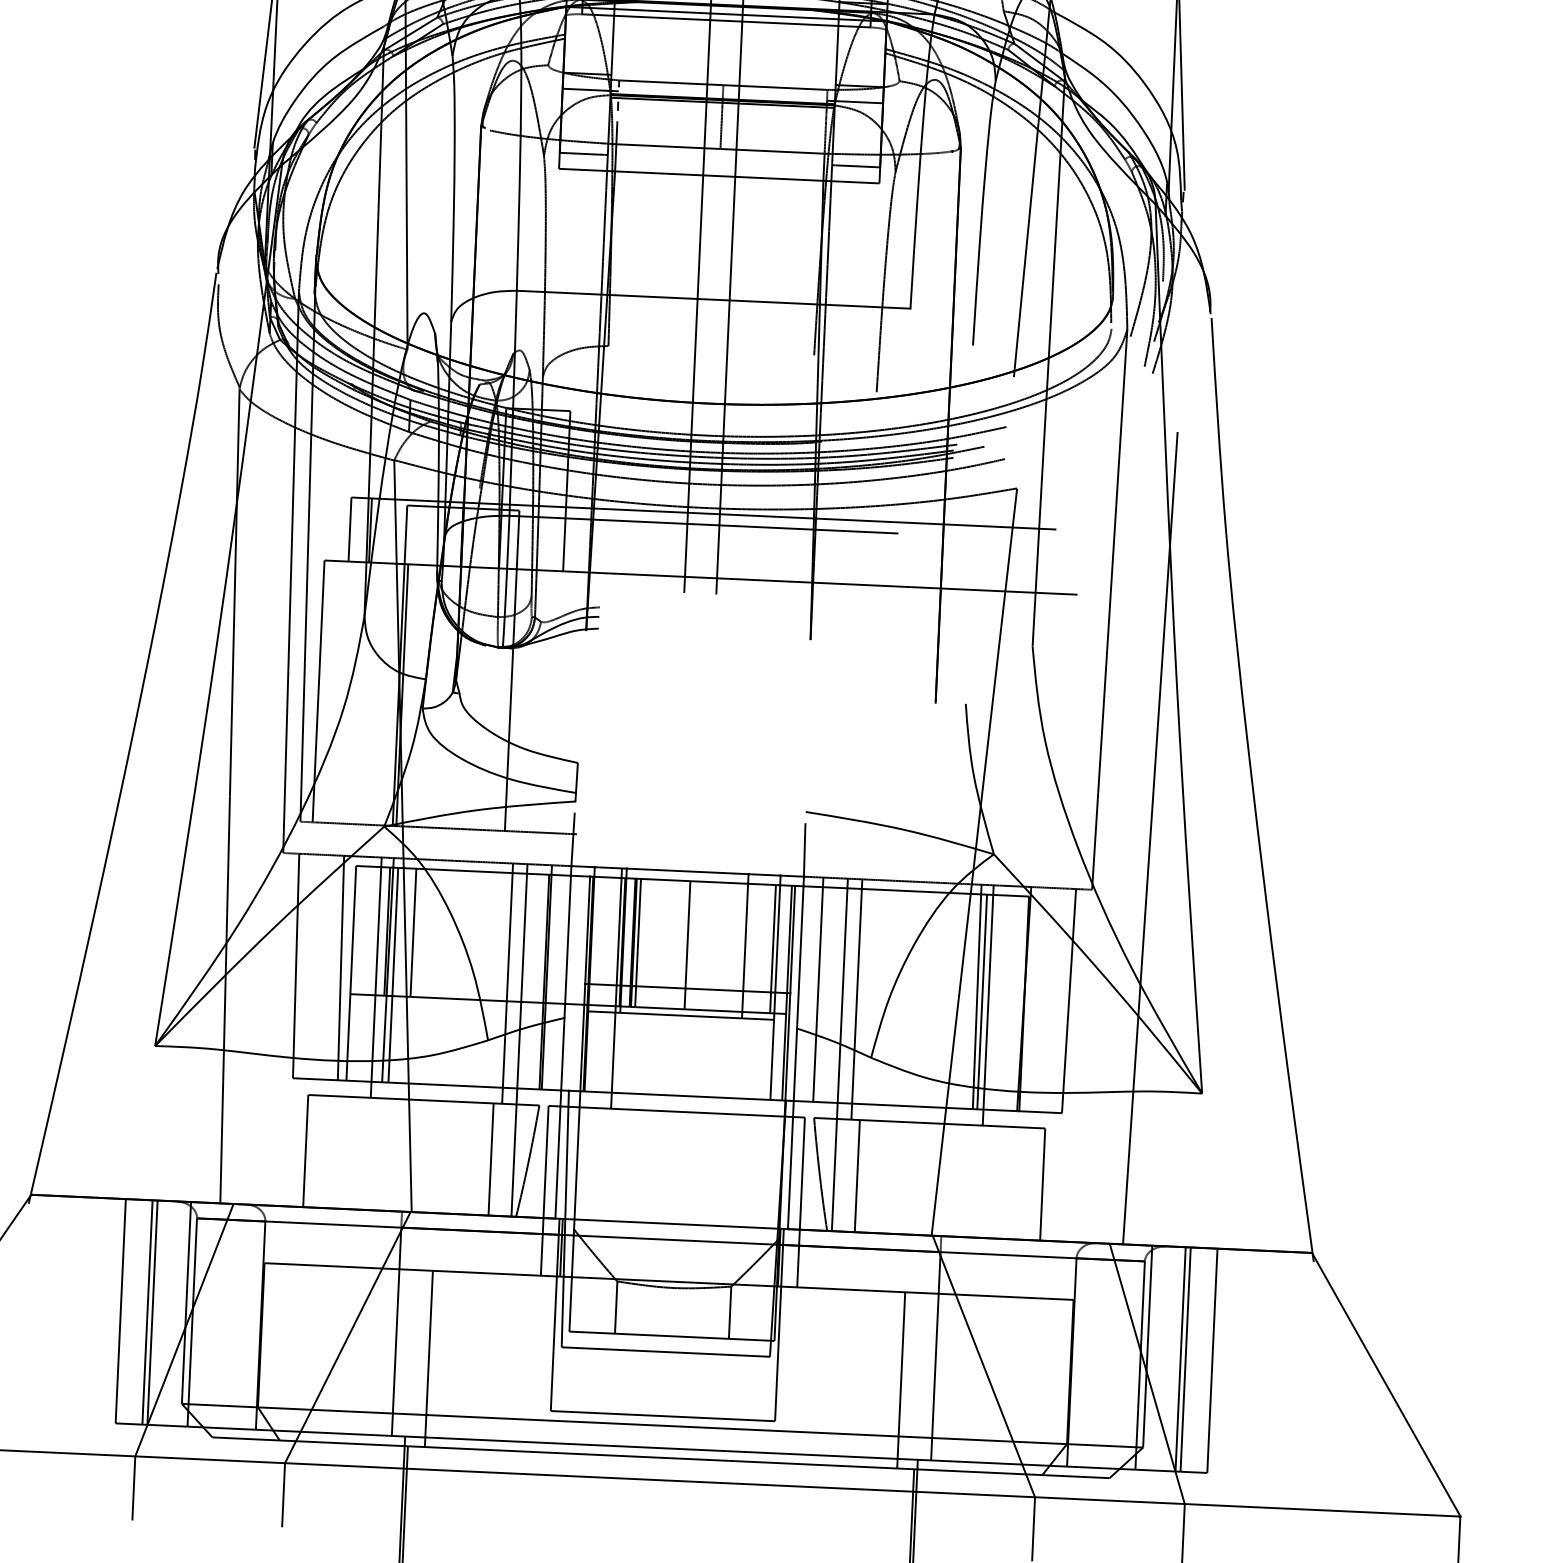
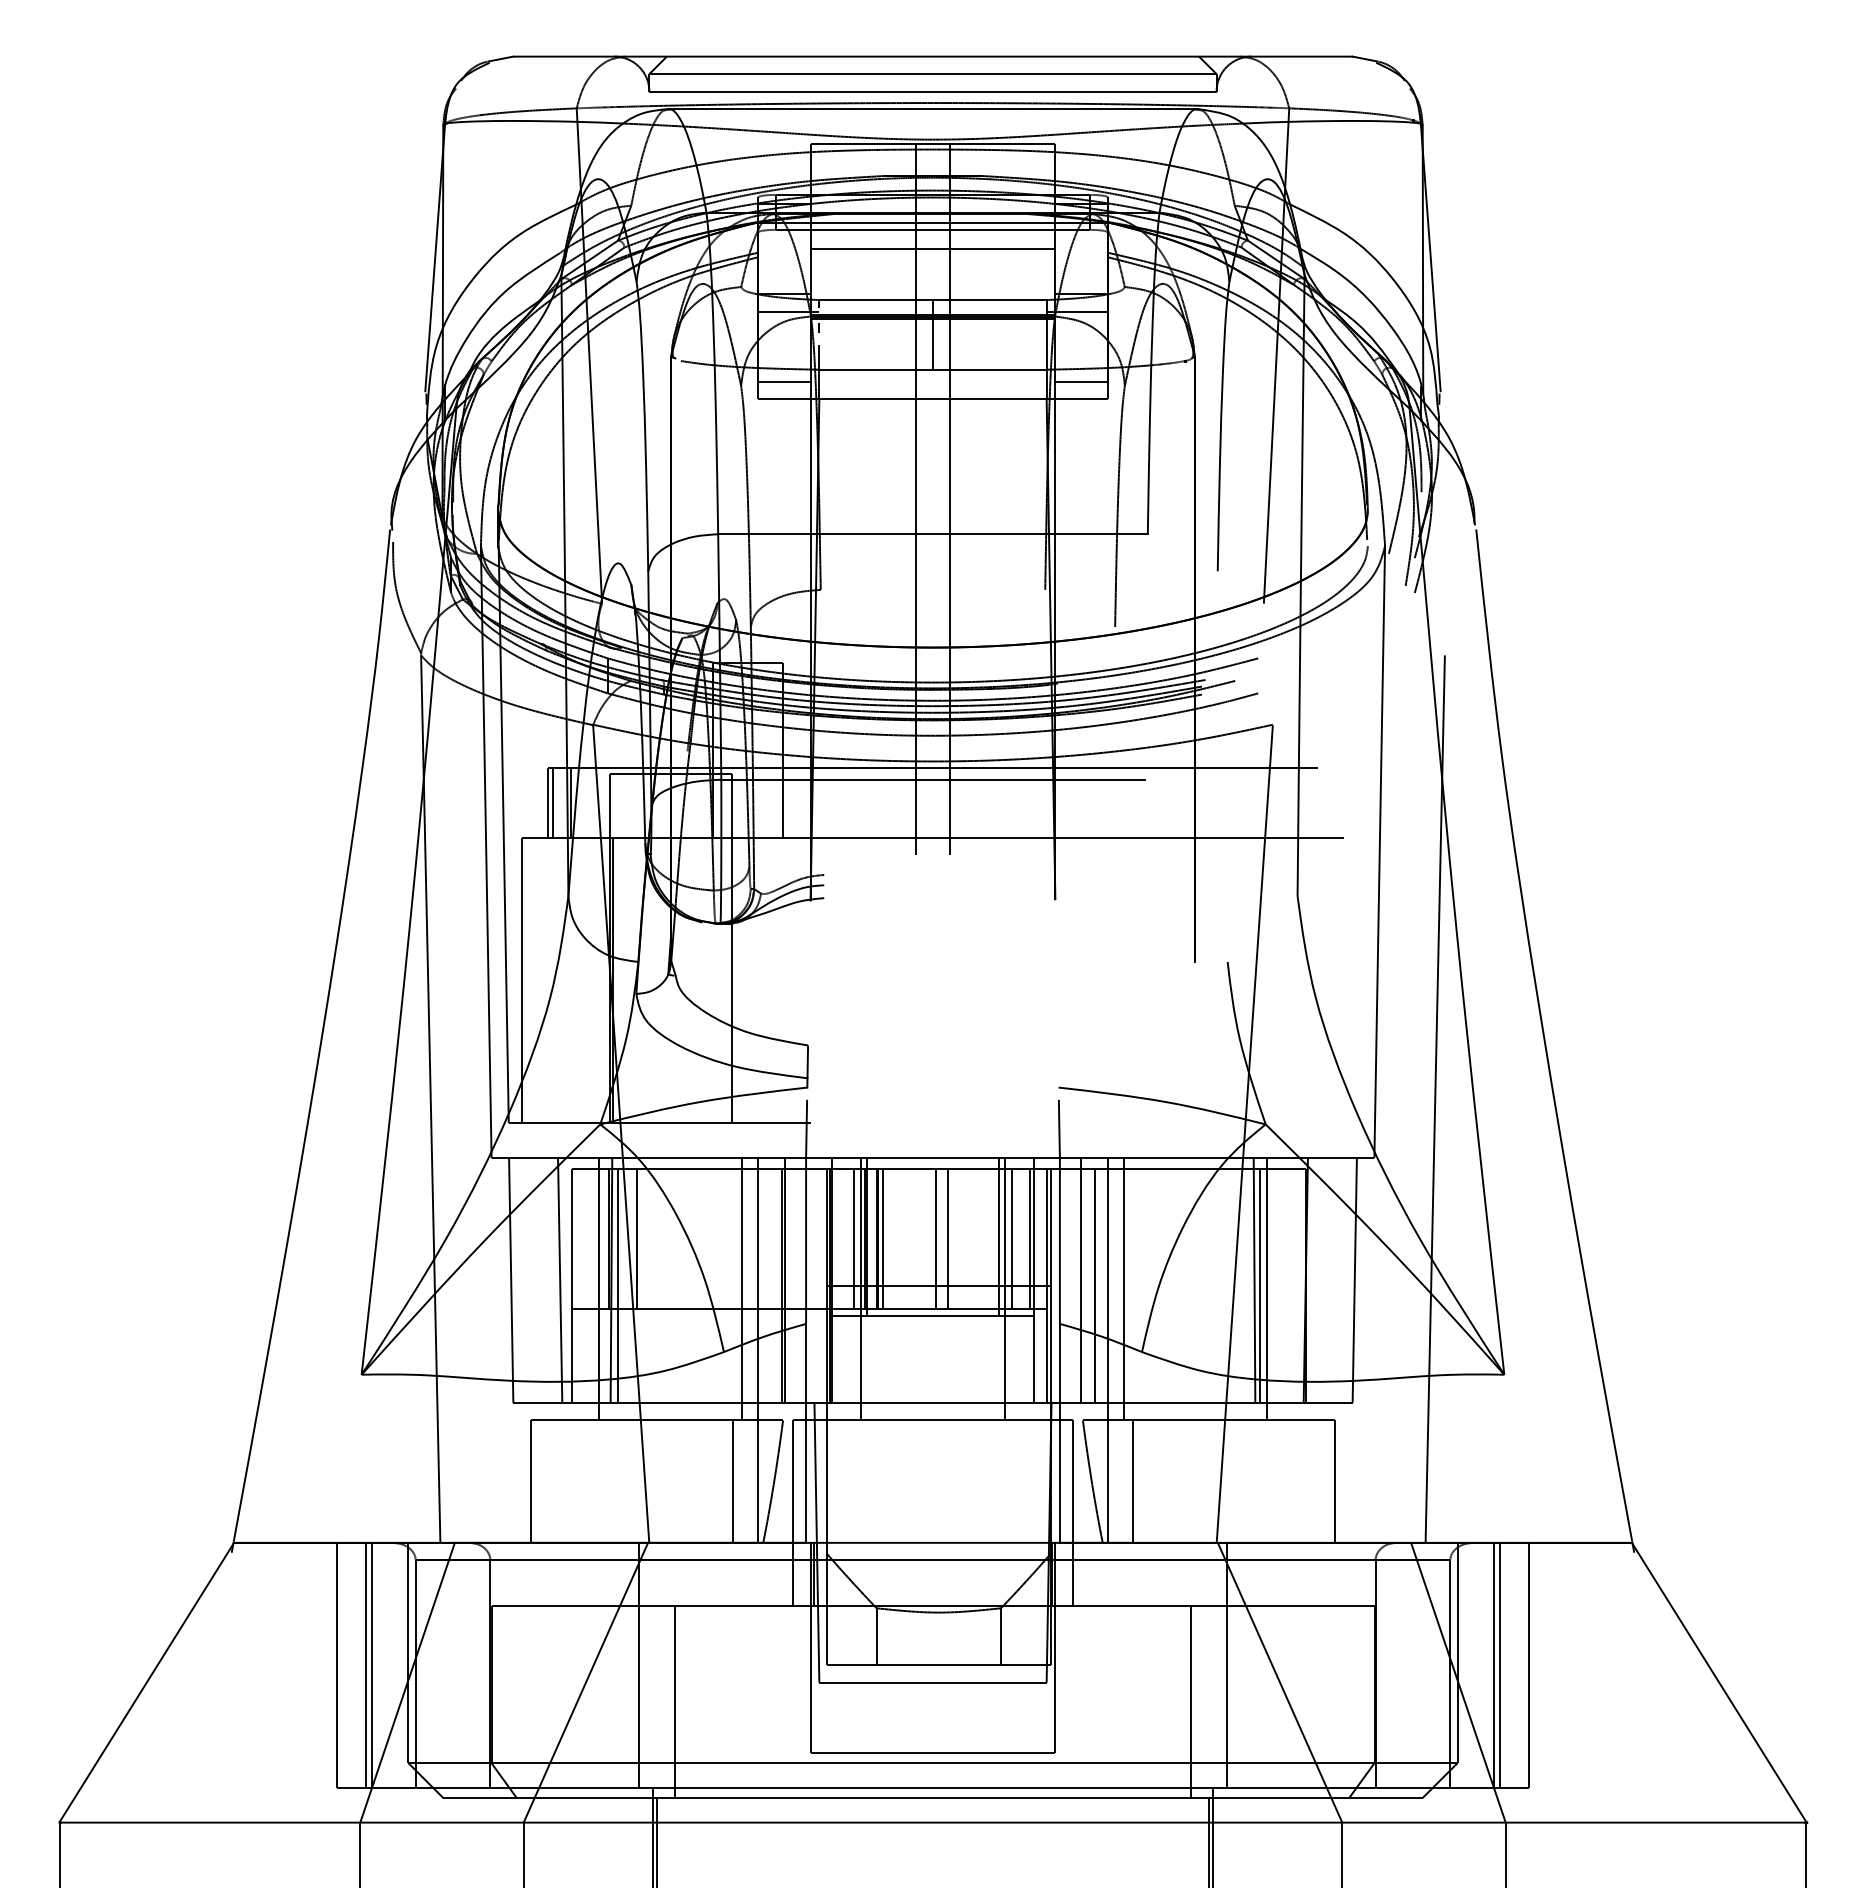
line: (725, 38) -> (932, 249), added
line: (354, 529) -> (553, 802), added
line: (611, 941) -> (853, 1238), added
line: (697, 945) -> (947, 1238), added
line: (757, 948) -> (1012, 1238), added
line: (747, 994) -> (1004, 1289), added
line: (831, 994) -> (1095, 1285), added

